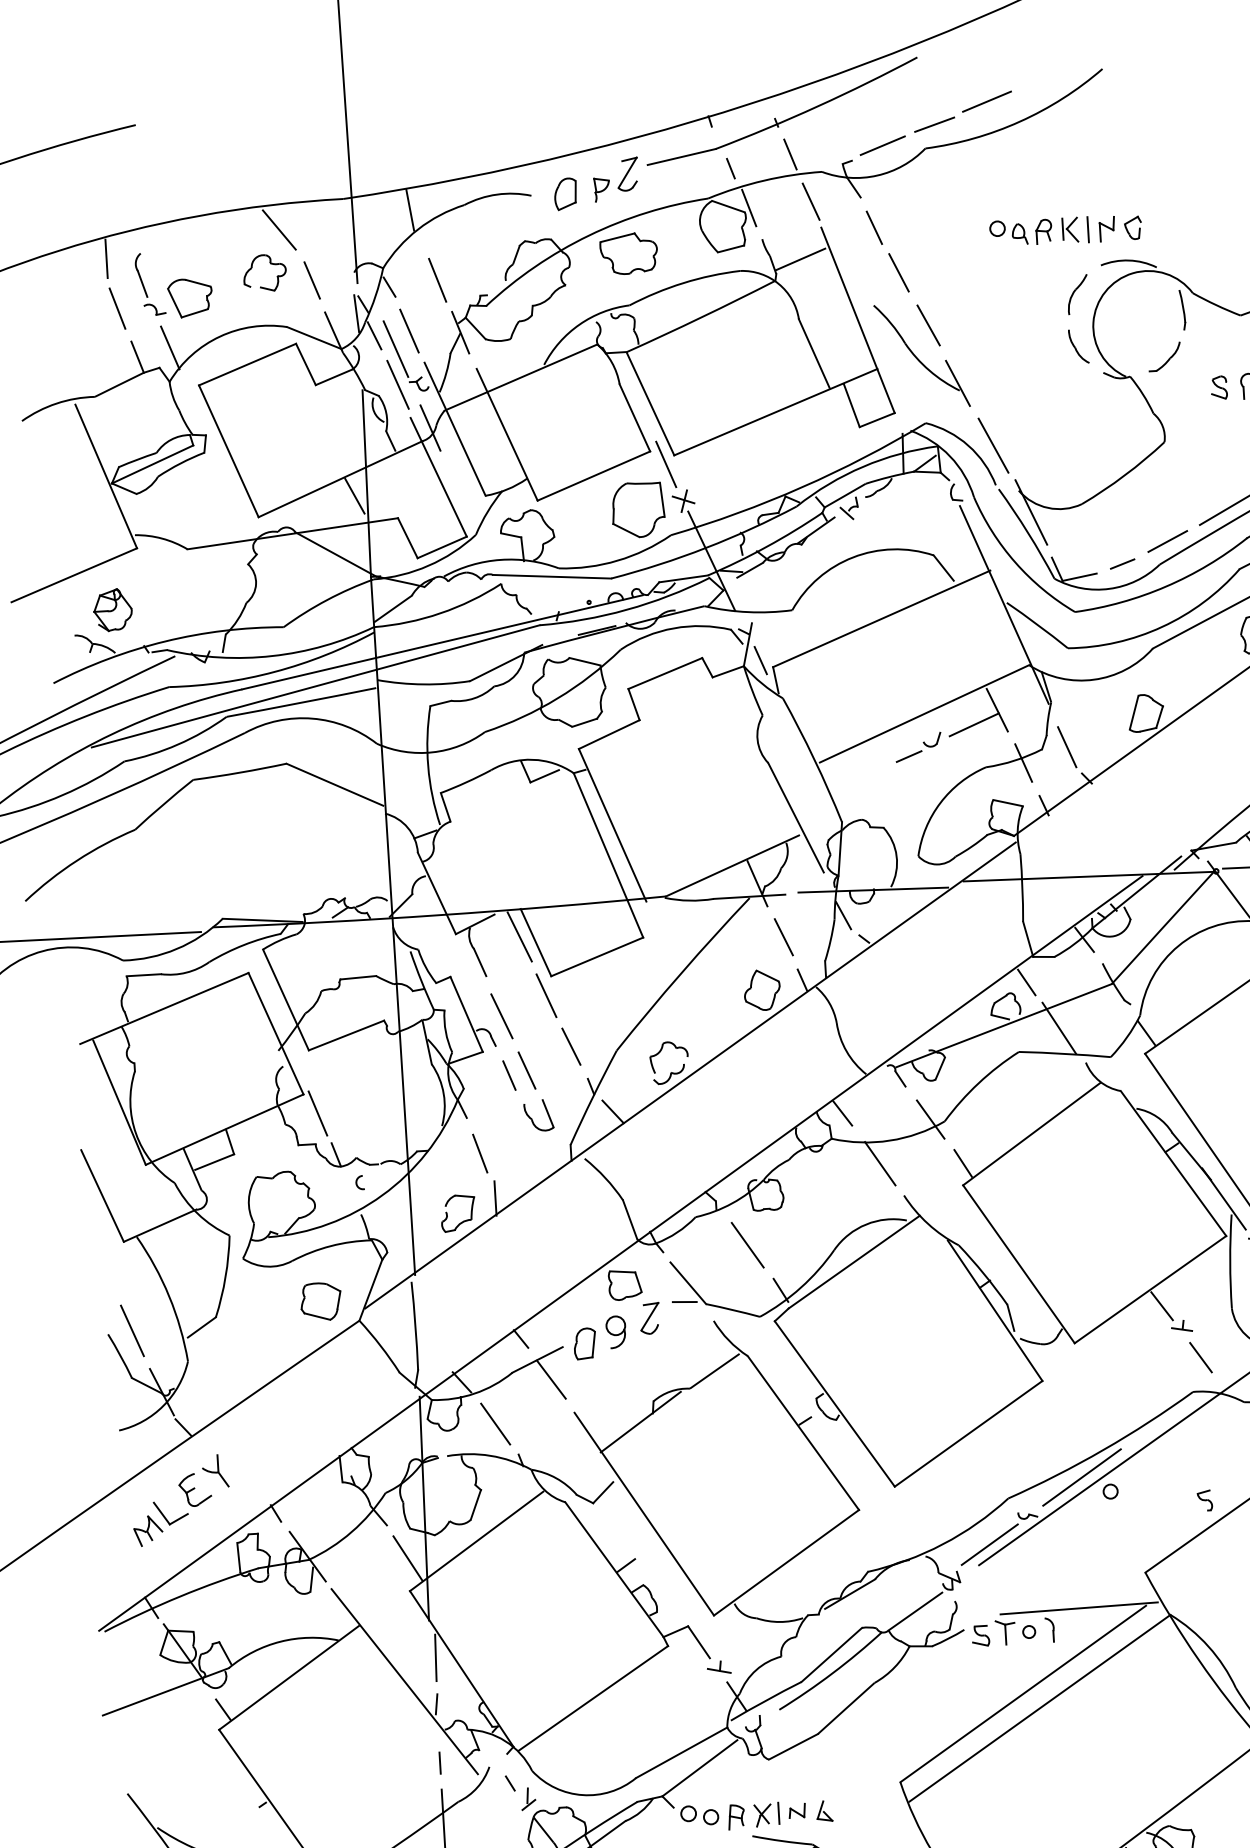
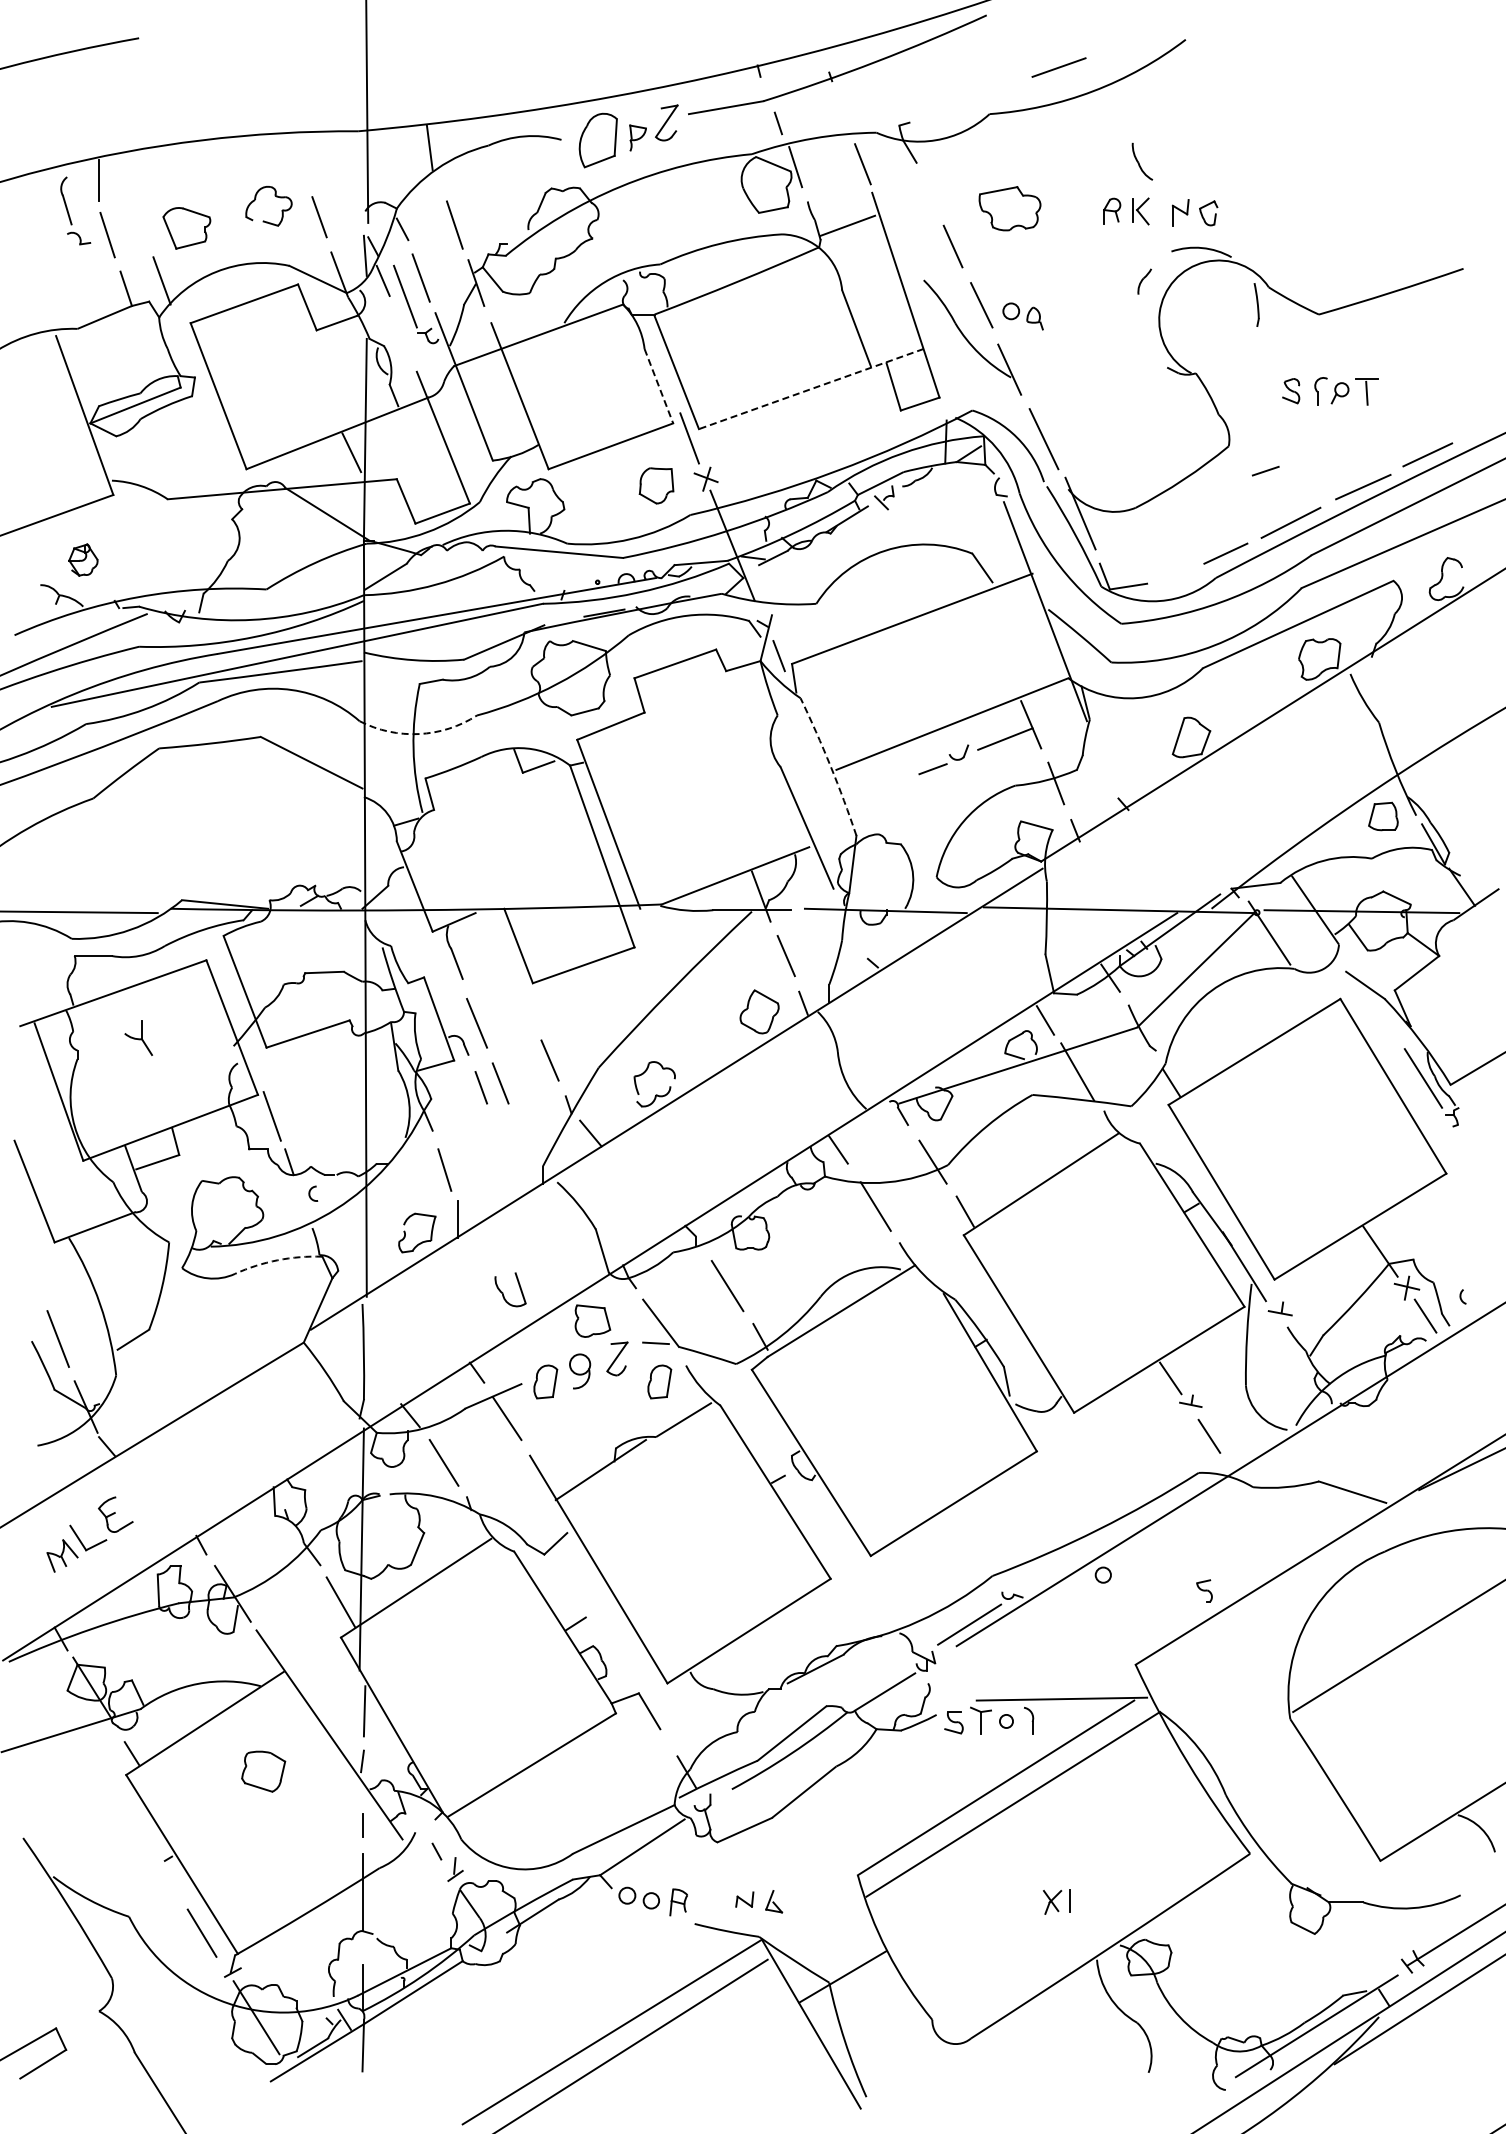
line: (934, 124) -> (1000, 88), removed
line: (882, 144) -> (943, 107), removed
line: (790, 154) -> (843, 111), removed
part: (565, 193) -> (598, 139), size x1.6
line: (874, 227) -> (929, 196), removed
line: (278, 229) -> (286, 160), removed
line: (1087, 230) -> (1159, 212), removed
part: (1008, 232) -> (1022, 316), moved
part: (628, 253) -> (1009, 208), moved
part: (144, 286) -> (69, 213), moved
part: (1077, 294) -> (1144, 281), size x0.6
part: (1078, 346) -> (1142, 161), moved
part: (1164, 356) -> (1234, 353), removed
line: (398, 384) -> (405, 334), removed
line: (775, 412) -> (810, 389), solid -> dashed
line: (634, 418) -> (658, 386), solid -> dashed
line: (430, 427) -> (437, 383), removed
part: (638, 509) -> (656, 485), size x0.6
line: (1122, 564) -> (1265, 471), moved
part: (113, 609) -> (83, 559), size x0.7
line: (1066, 746) -> (1103, 768), removed
arc: (432, 752) -> (419, 734), solid -> dashed
arc: (814, 759) -> (830, 766), solid -> dashed
line: (843, 915) -> (852, 936), removed
line: (518, 936) -> (500, 938), removed
line: (546, 995) -> (526, 1003), removed
part: (532, 1118) -> (503, 1292), moved
arc: (330, 1246) -> (277, 1260), solid -> dashed
part: (320, 1301) -> (263, 1771), moved
part: (690, 1337) -> (659, 1381), added
part: (215, 1470) -> (138, 1037), moved
line: (1082, 1477) -> (1073, 1558), removed
part: (718, 1667) -> (669, 1739), removed
part: (766, 1814) -> (1056, 1901), moved

